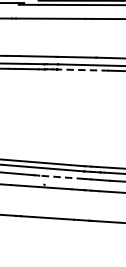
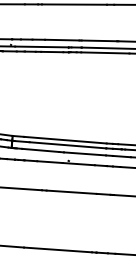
line: (82, 69) -> (104, 52), dashed -> solid
line: (61, 176) -> (84, 153), dashed -> solid

